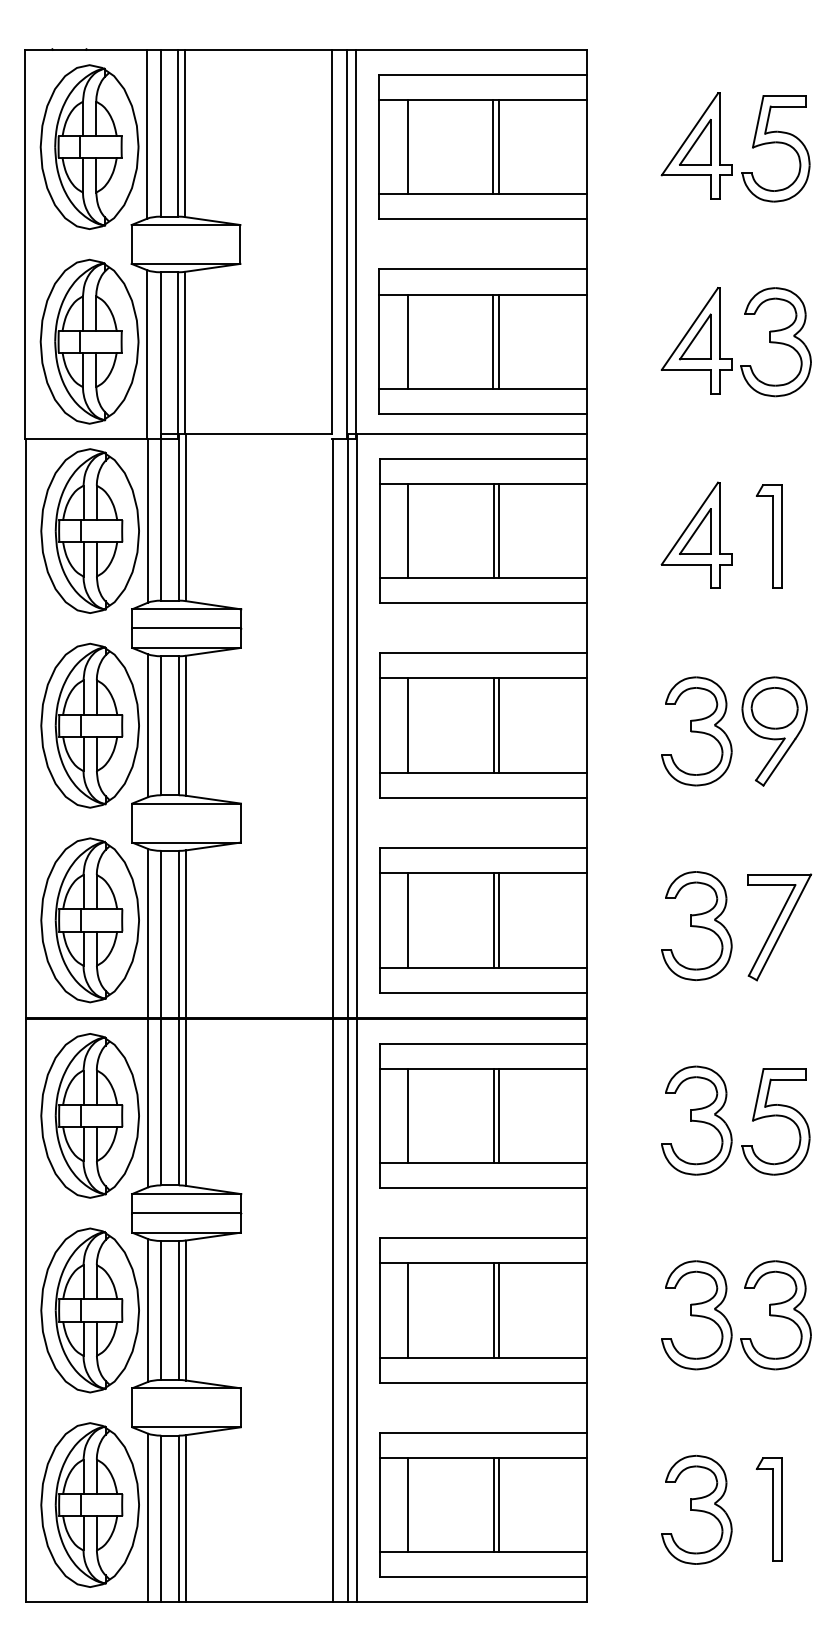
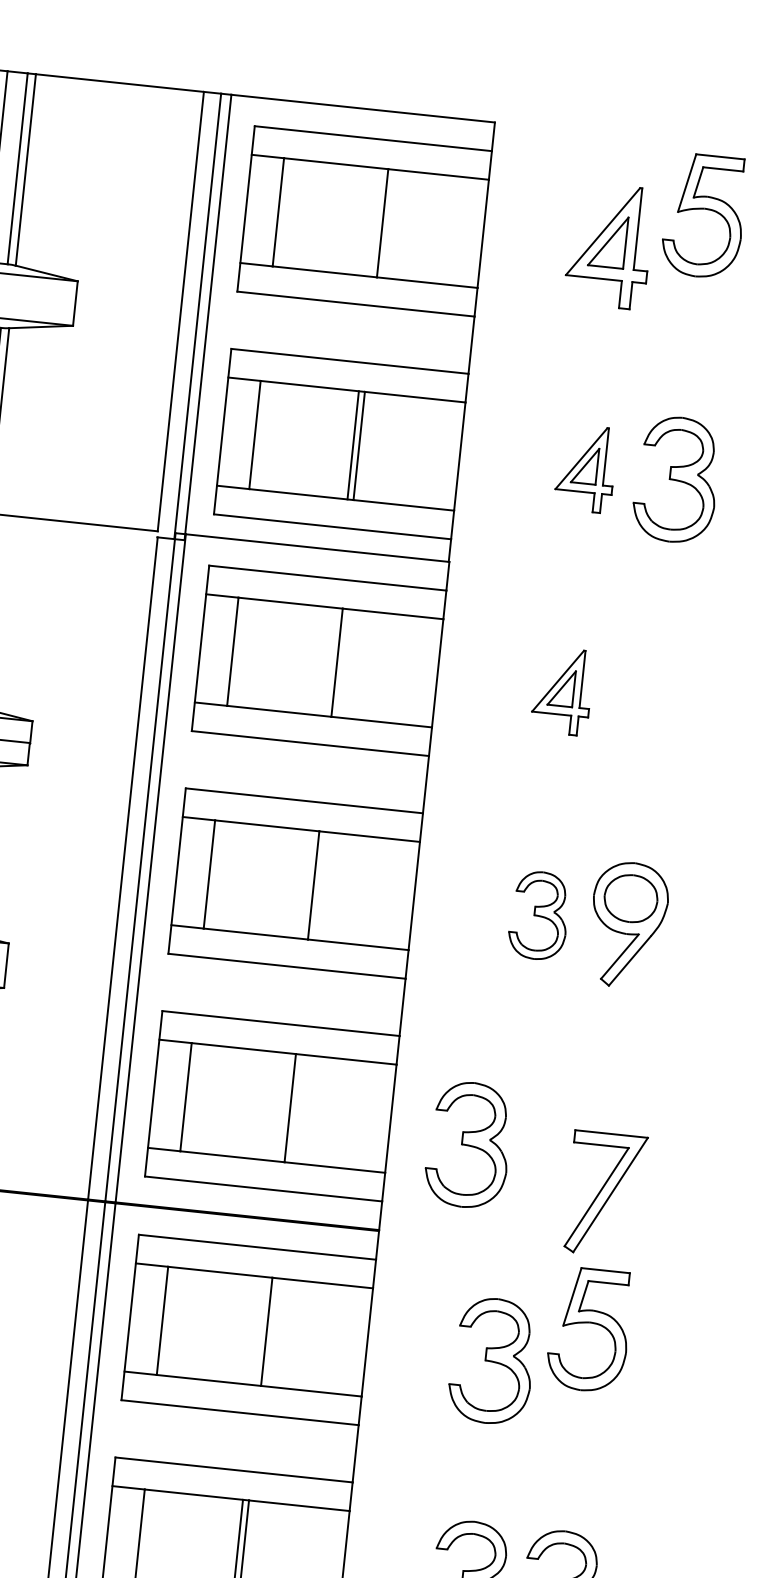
line: (493, 146) -> (376, 221), removed
part: (775, 148) -> (703, 215), moved
part: (696, 340) -> (585, 468), size x0.7
line: (493, 530) -> (330, 661), removed
part: (696, 534) -> (562, 690), size x0.7
part: (768, 536) -> (644, 701), removed
line: (493, 725) -> (307, 884), removed
part: (696, 731) -> (538, 915), size x0.7
line: (493, 920) -> (283, 1107), removed
part: (696, 925) -> (468, 1144), moved
part: (779, 927) -> (605, 1194), moved
line: (493, 1115) -> (260, 1330), removed
part: (775, 1121) -> (588, 1329), moved

